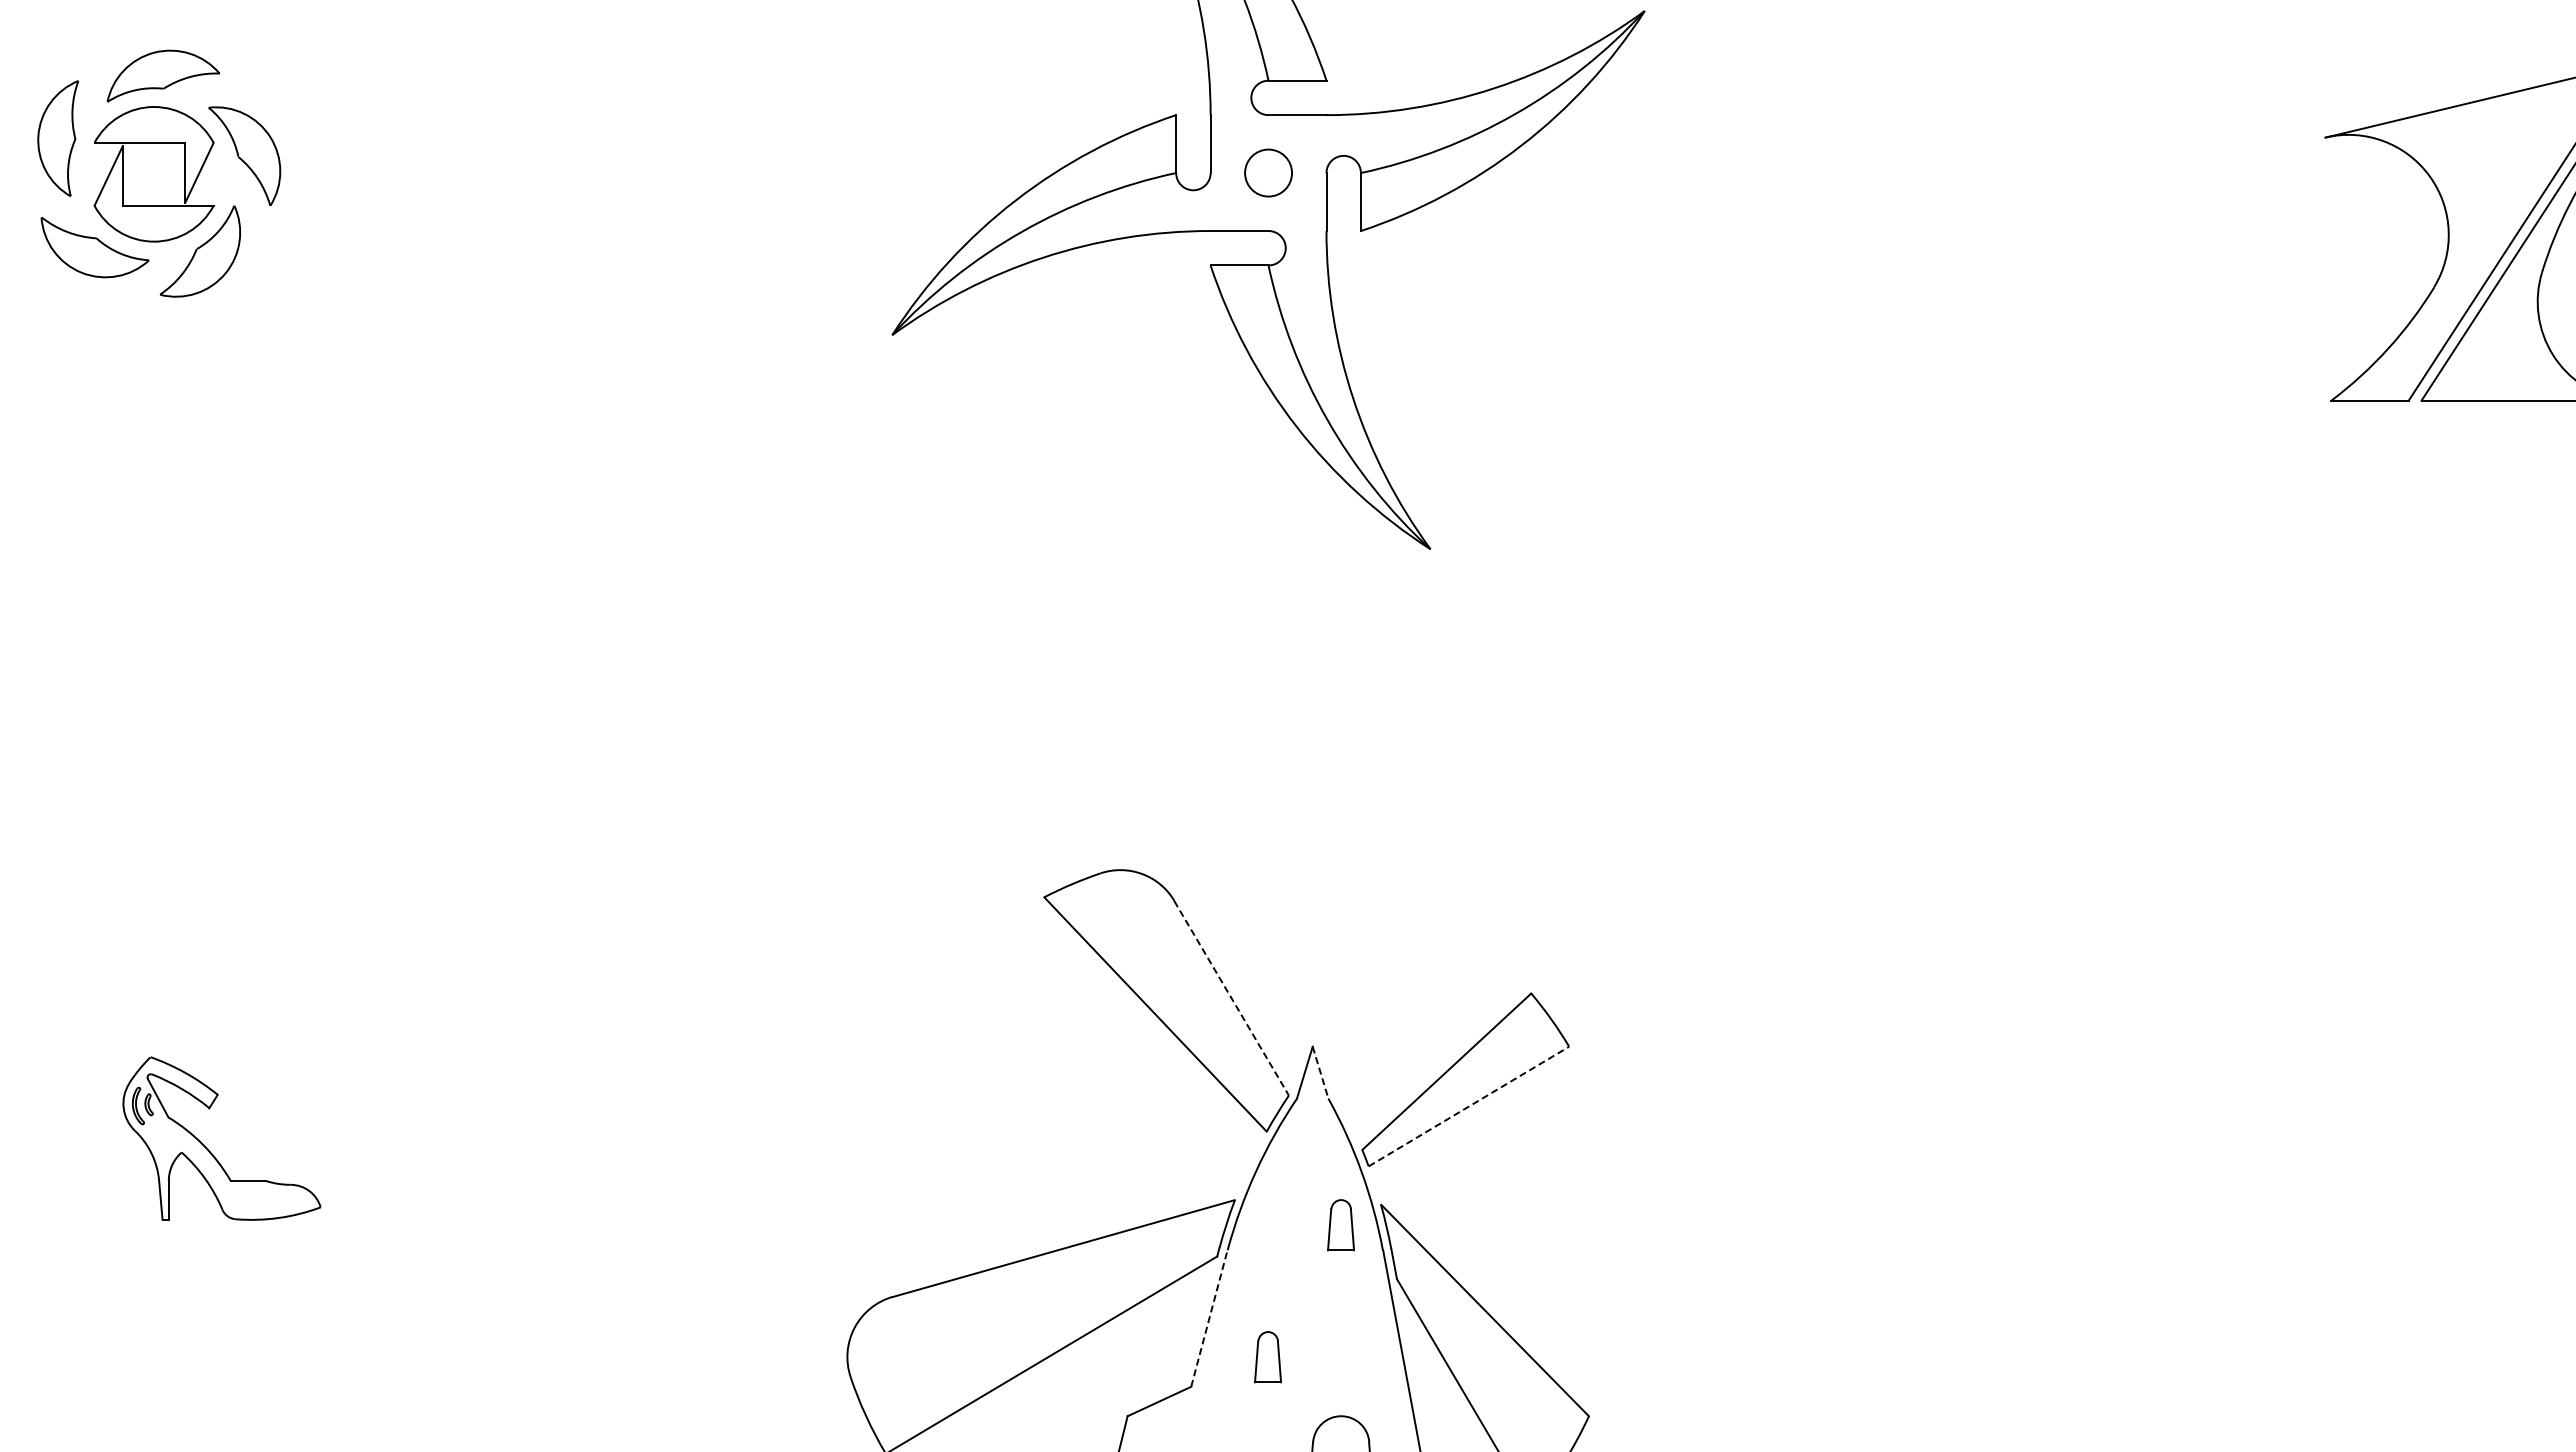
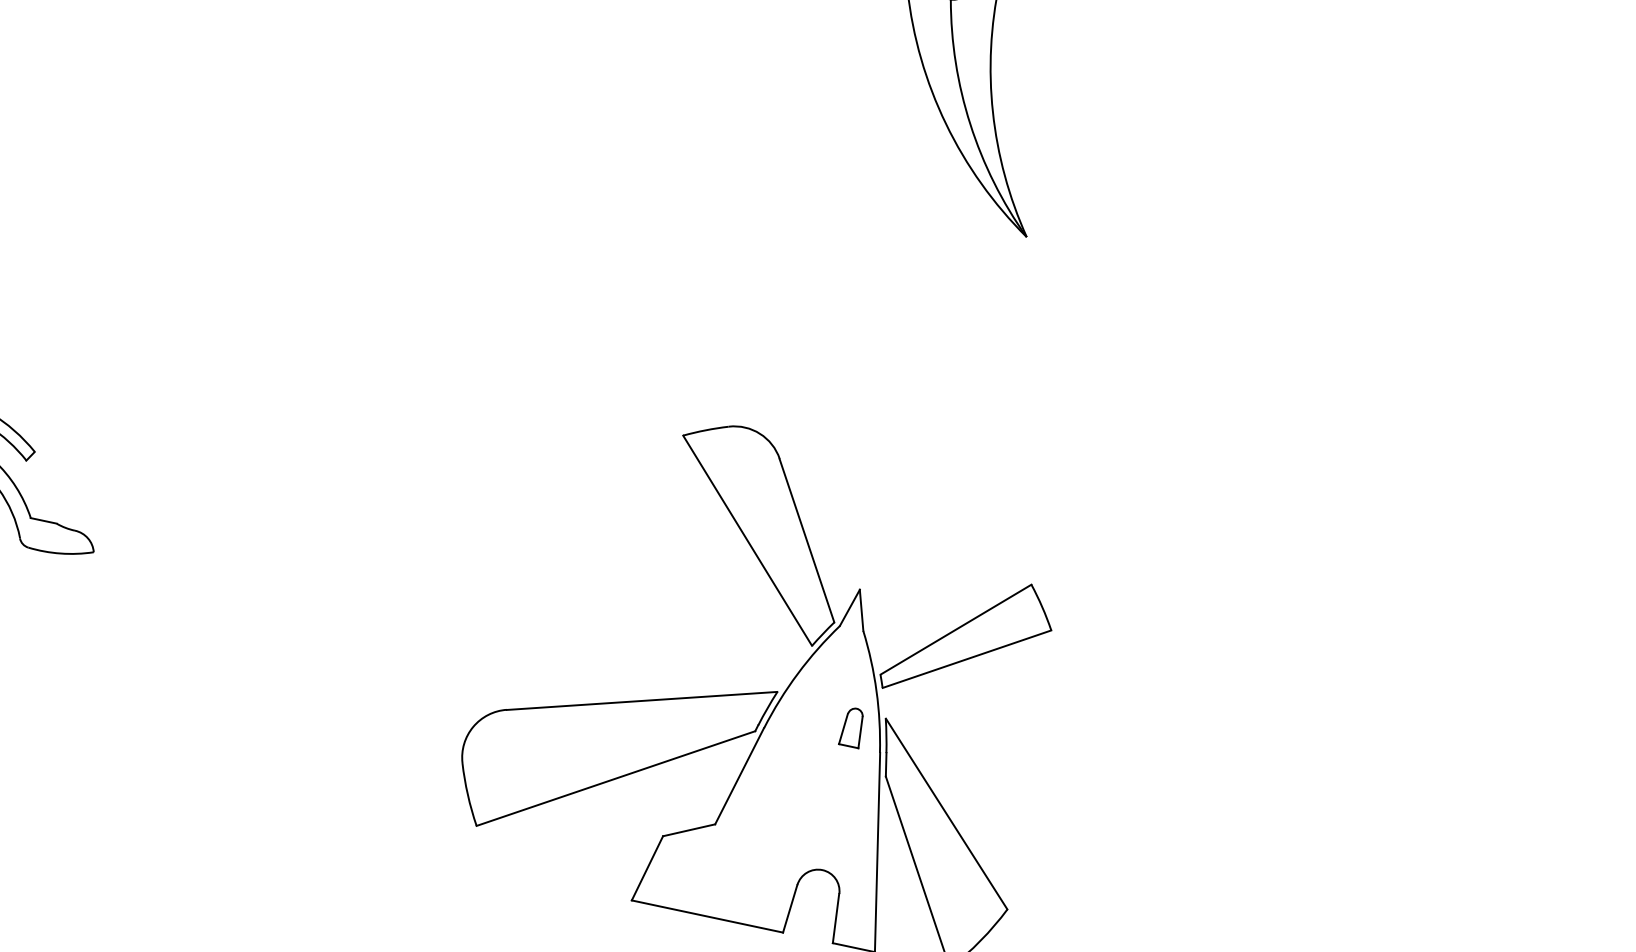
line: (1231, 998) -> (806, 540), dashed -> solid
line: (1320, 1072) -> (861, 610), dashed -> solid
line: (1468, 1106) -> (966, 659), dashed -> solid
line: (1209, 1318) -> (739, 776), dashed -> solid
part: (1267, 1357) -> (776, 814), removed

